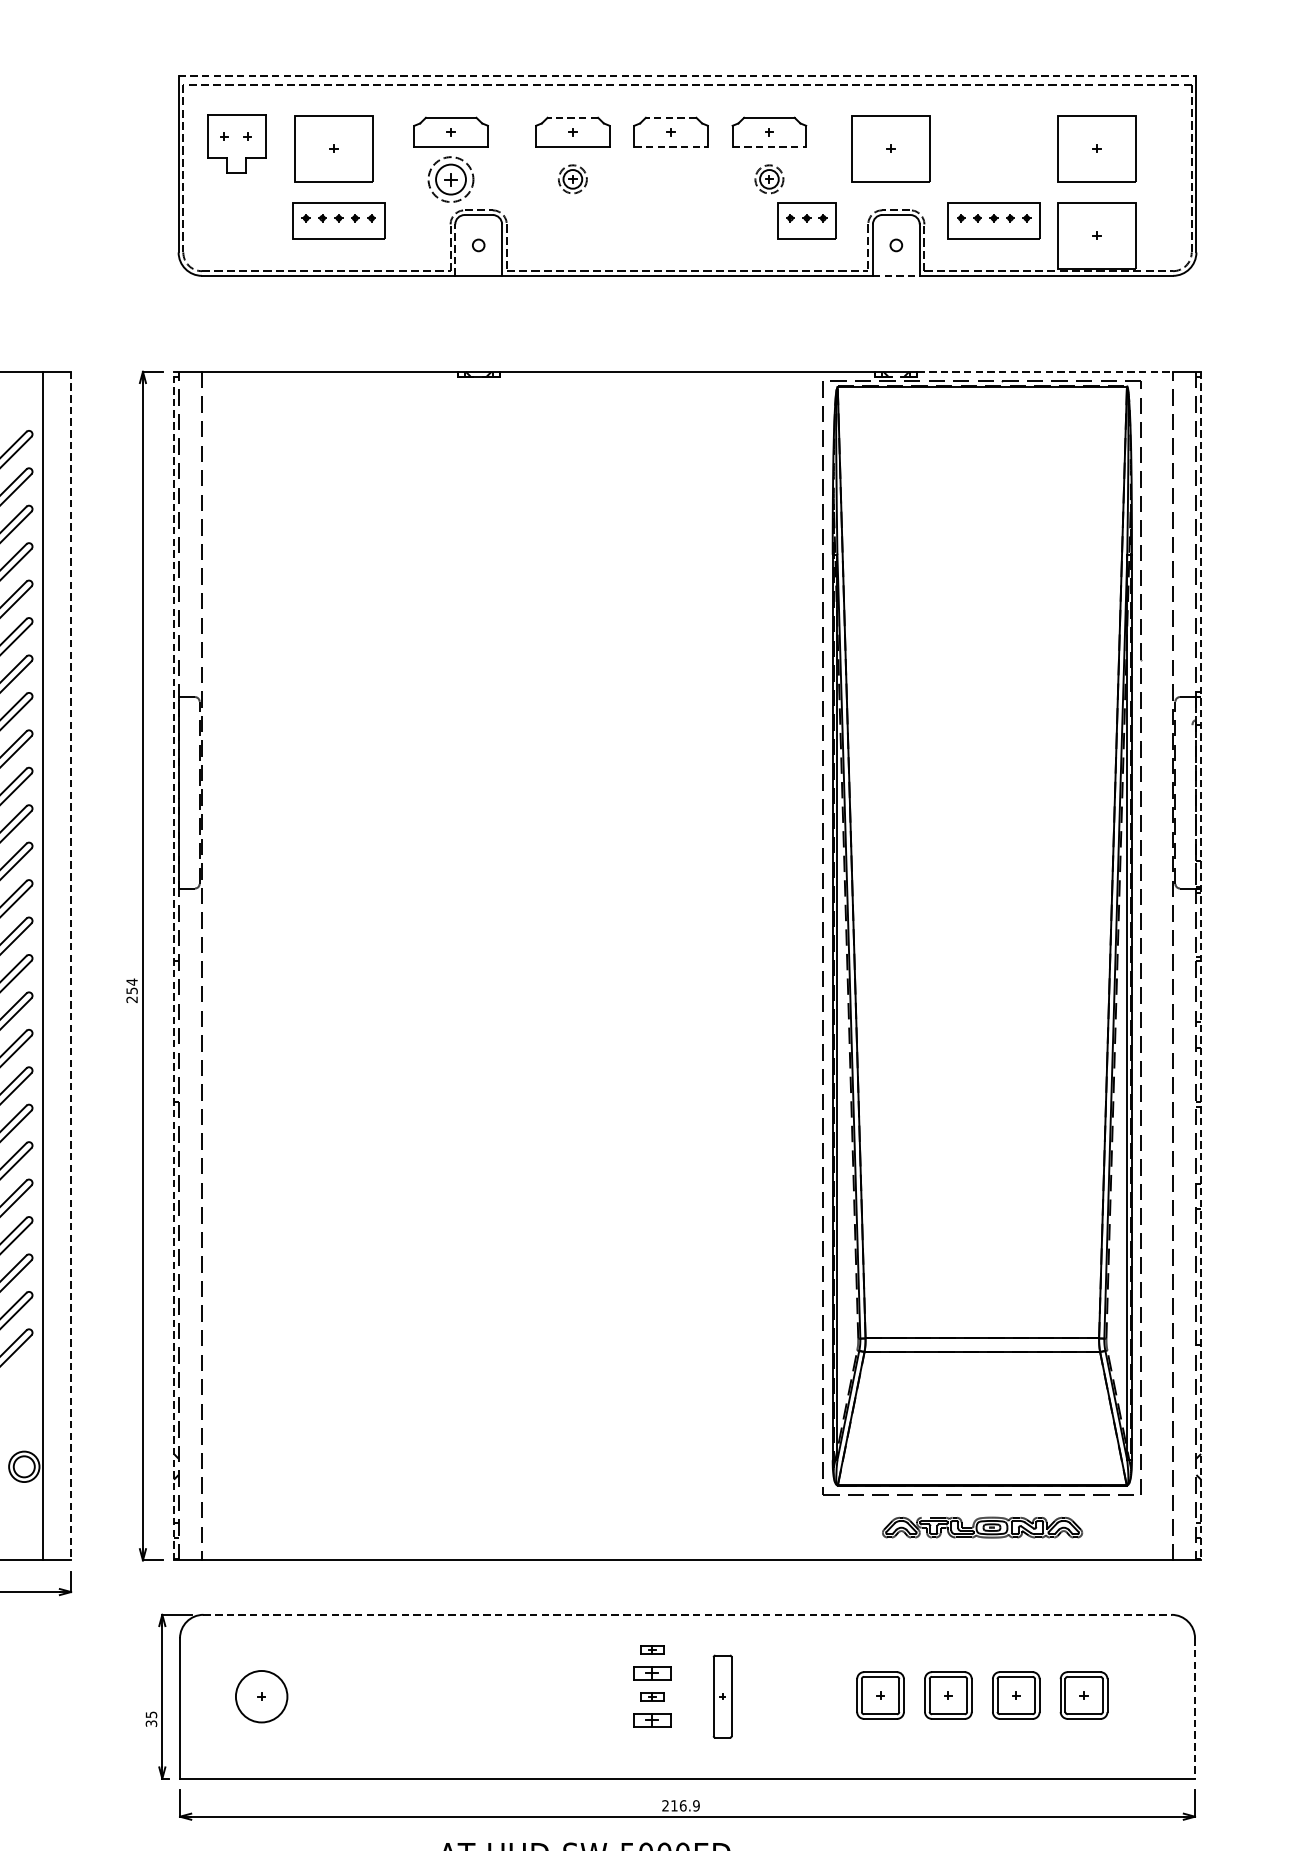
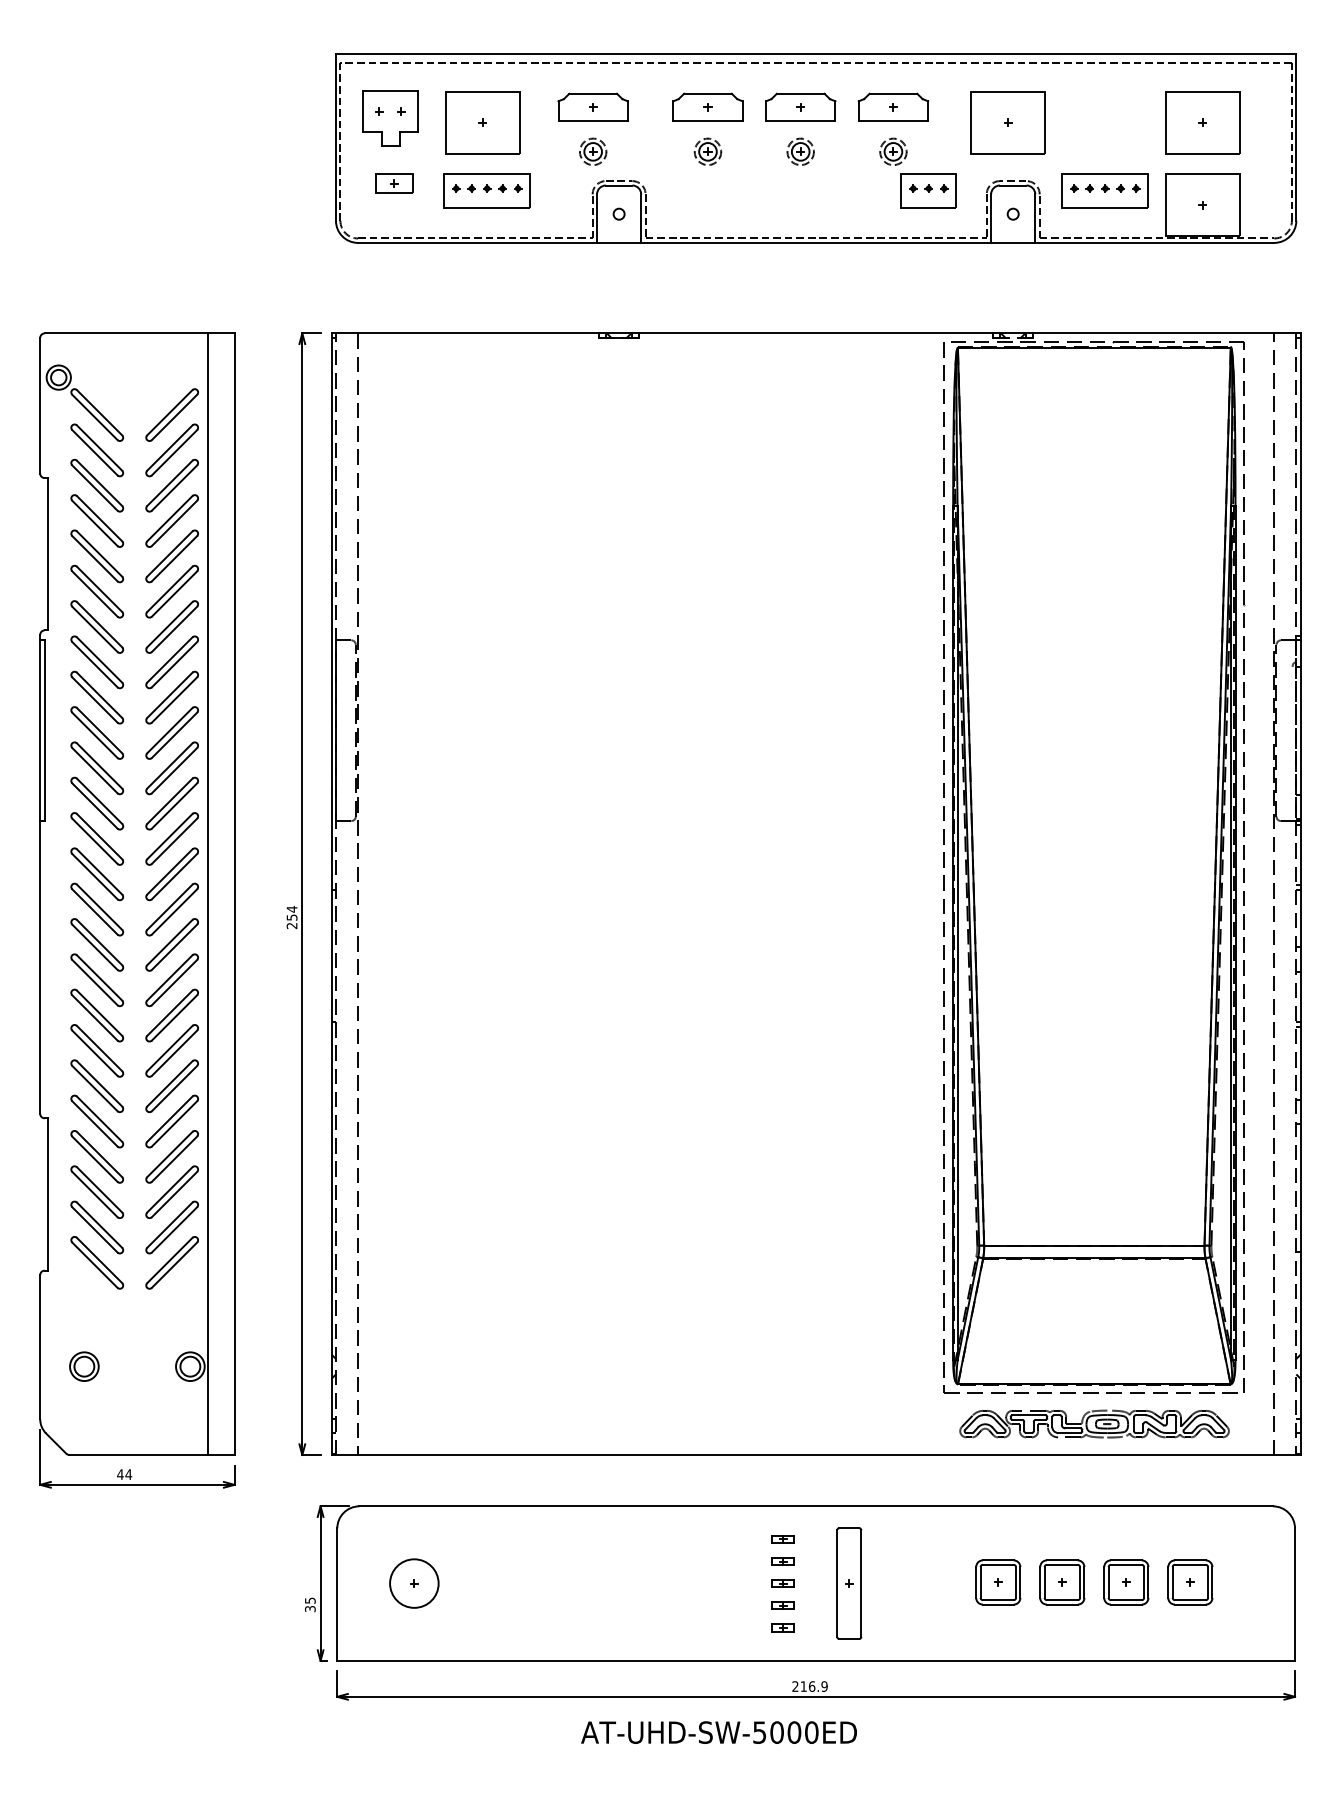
line: (687, 75) -> (816, 53), dashed -> solid
line: (572, 117) -> (707, 93), dashed -> solid
line: (670, 117) -> (800, 93), dashed -> solid
line: (670, 147) -> (800, 121), dashed -> solid
line: (769, 147) -> (893, 121), dashed -> solid
part: (451, 178) -> (593, 151), size x0.62
part: (670, 178) -> (800, 151), added
part: (240, 212) -> (394, 183), added
line: (455, 249) -> (597, 218), dashed -> solid
line: (896, 275) -> (1013, 242), dashed -> solid
line: (1045, 371) -> (1153, 333), dashed -> solid
line: (71, 966) -> (234, 894), dashed -> solid
line: (173, 966) -> (331, 894), dashed -> solid
line: (1200, 966) -> (1300, 894), dashed -> solid
part: (982, 1527) -> (1094, 1423), size x1.43
line: (687, 1615) -> (816, 1506), dashed -> solid
part: (651, 1673) -> (782, 1561), size x0.62
part: (722, 1696) -> (849, 1583), size x1.43
line: (1195, 1709) -> (1295, 1595), dashed -> solid
part: (651, 1719) -> (782, 1605), size x0.62
part: (651, 1743) -> (782, 1627), added

